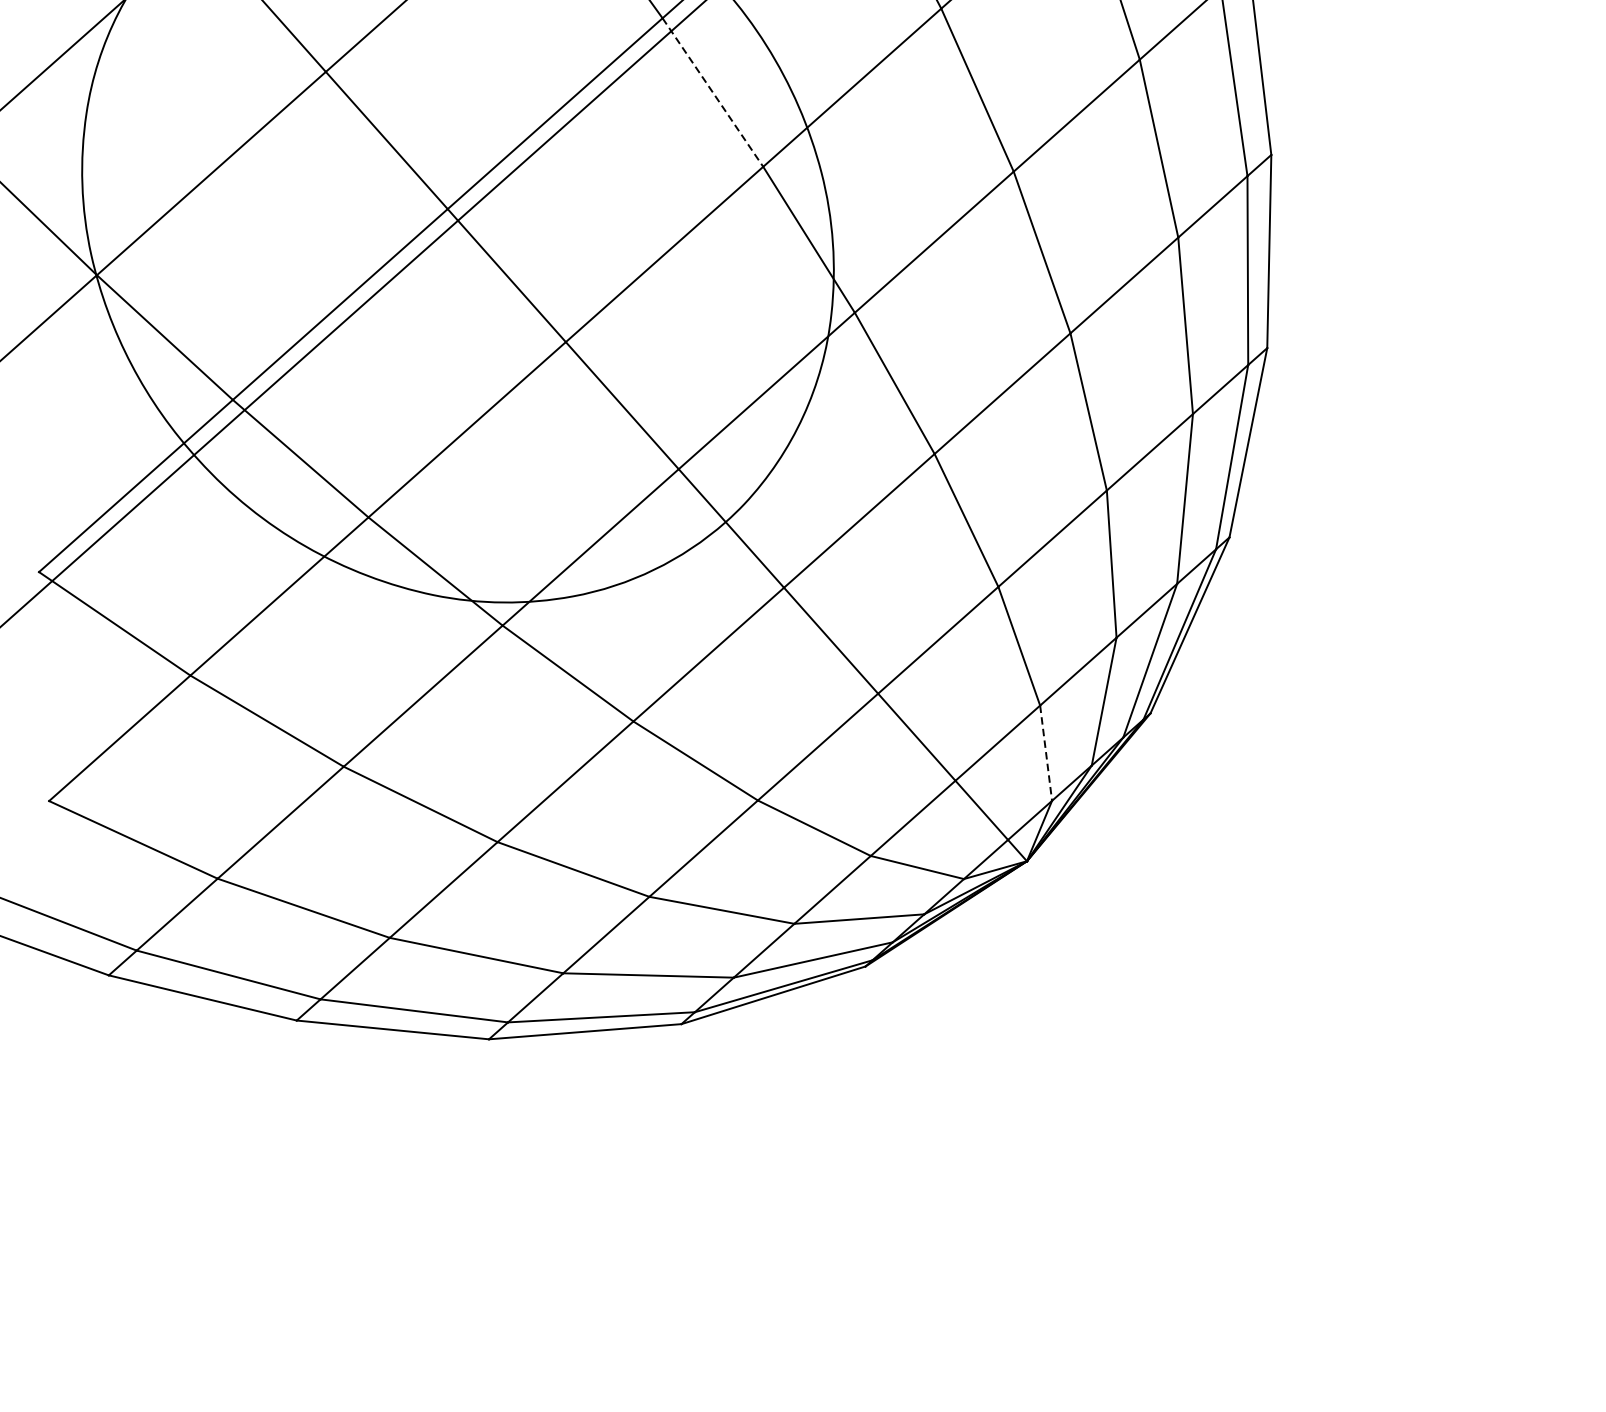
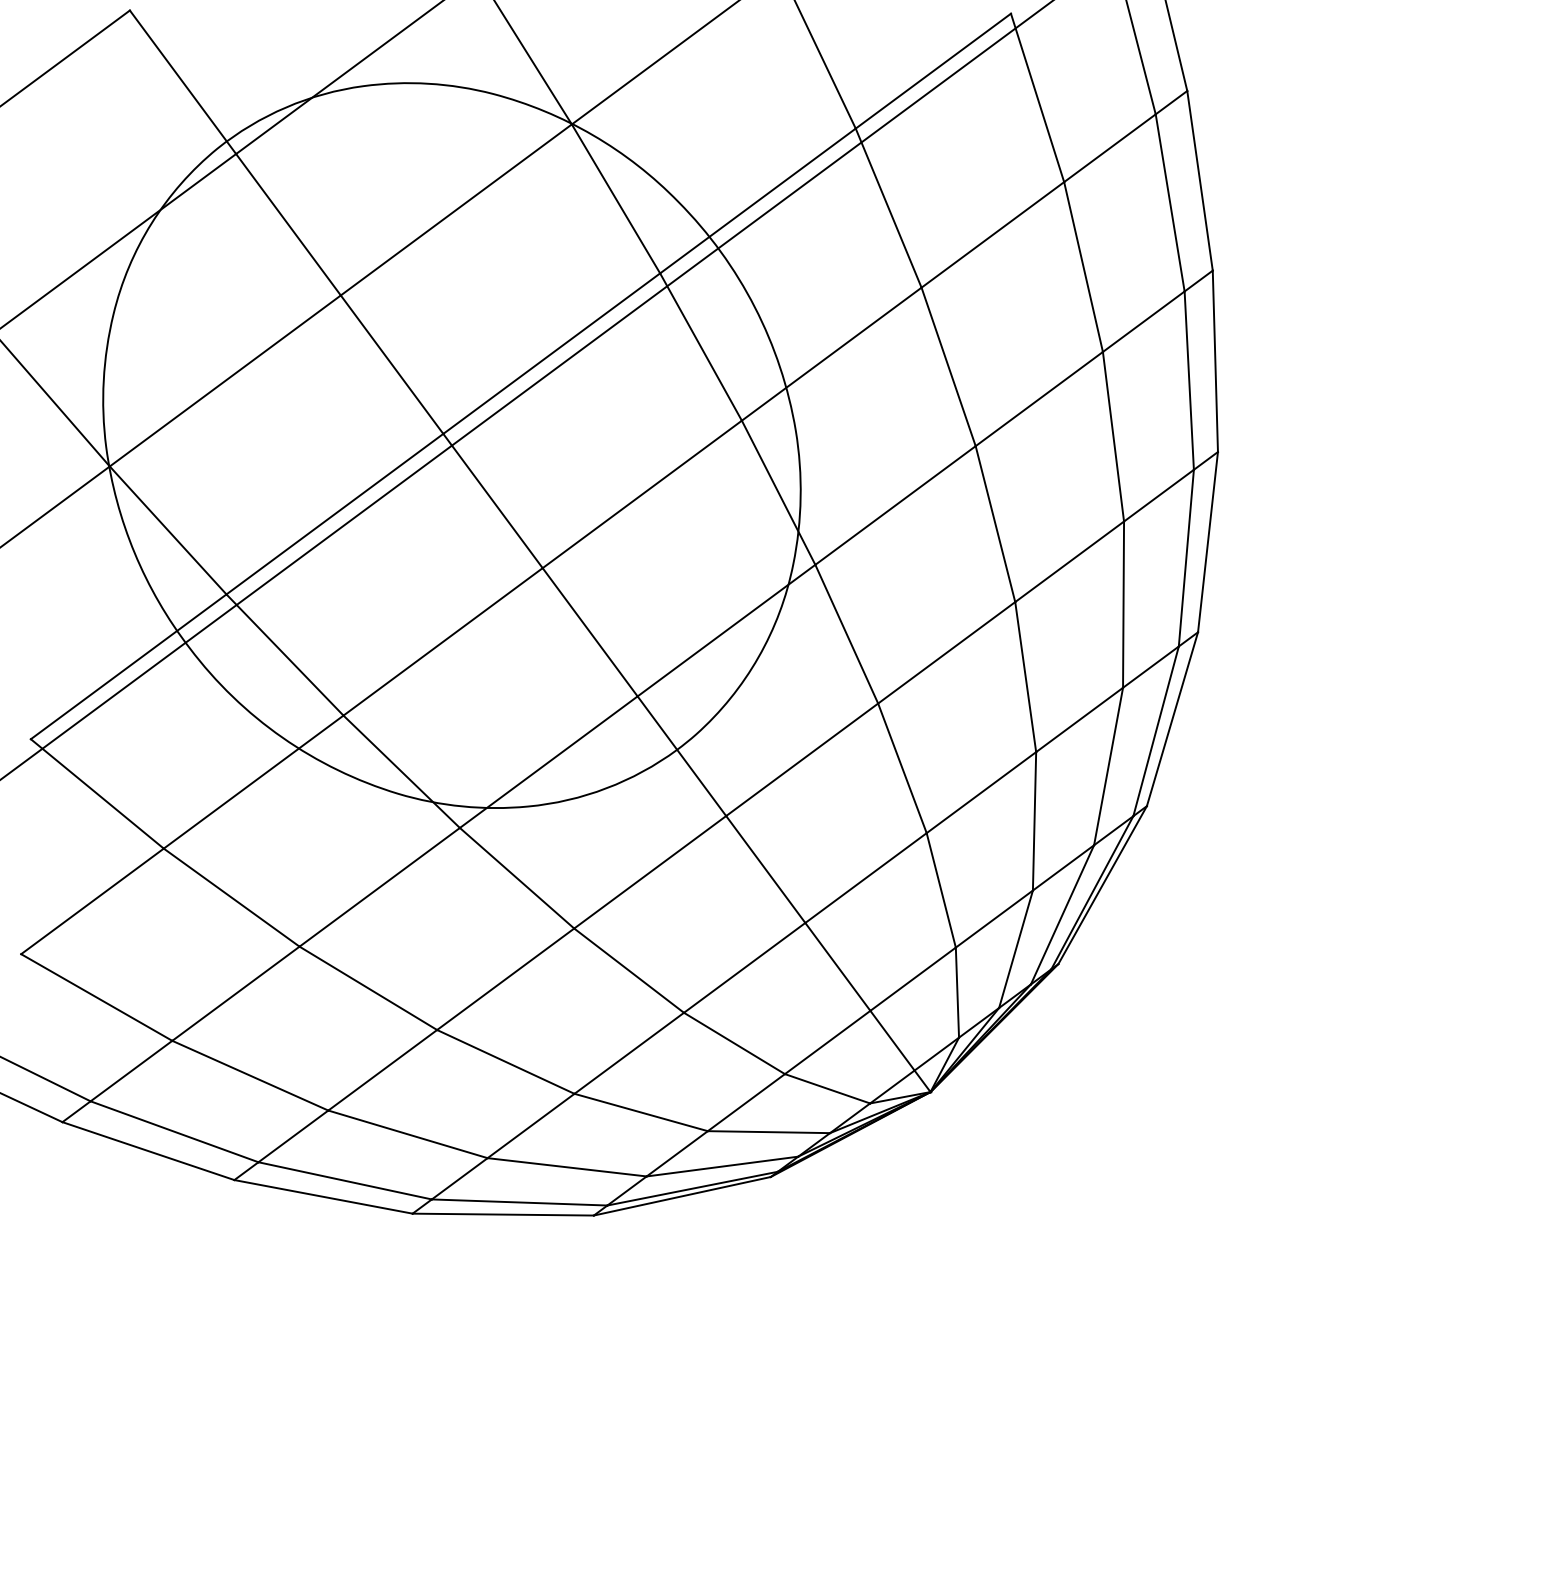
line: (713, 92) -> (701, 347), dashed -> solid
line: (1046, 754) -> (957, 993), dashed -> solid

